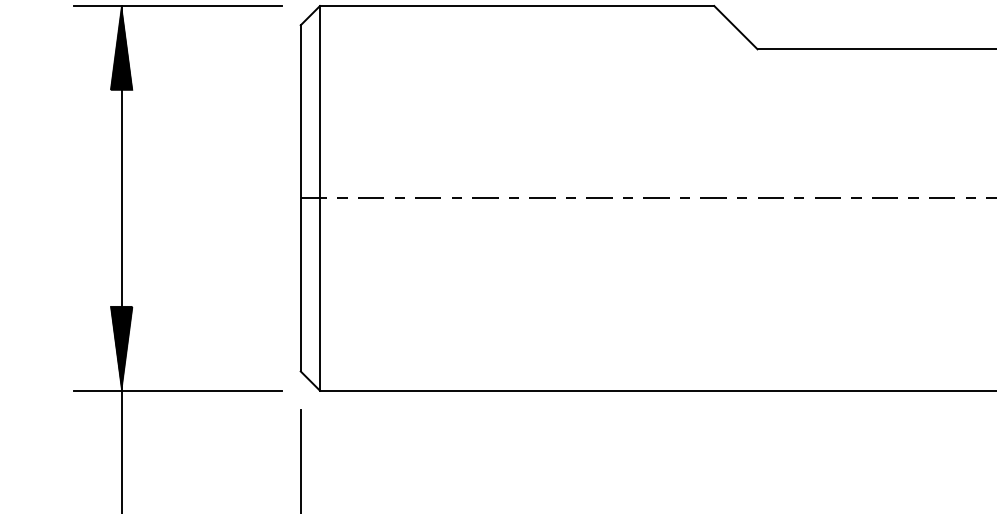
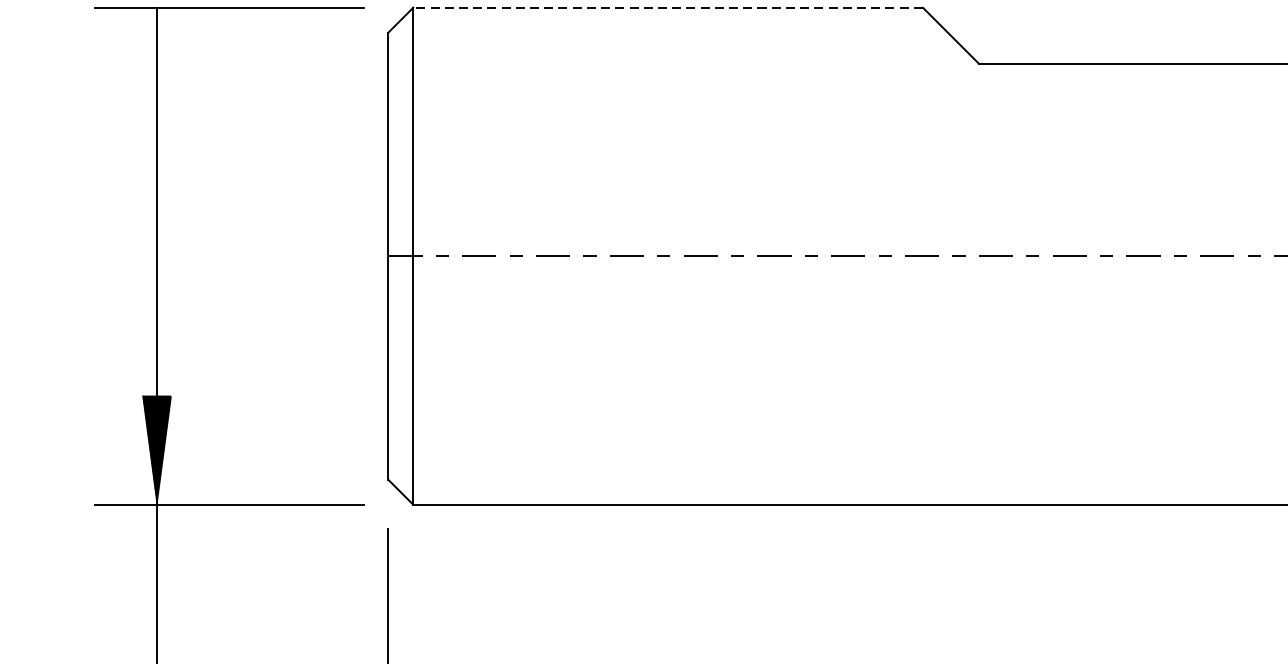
line: (516, 6) -> (667, 8), solid -> dashed
hatch: (121, 48) -> (156, 62), removed

